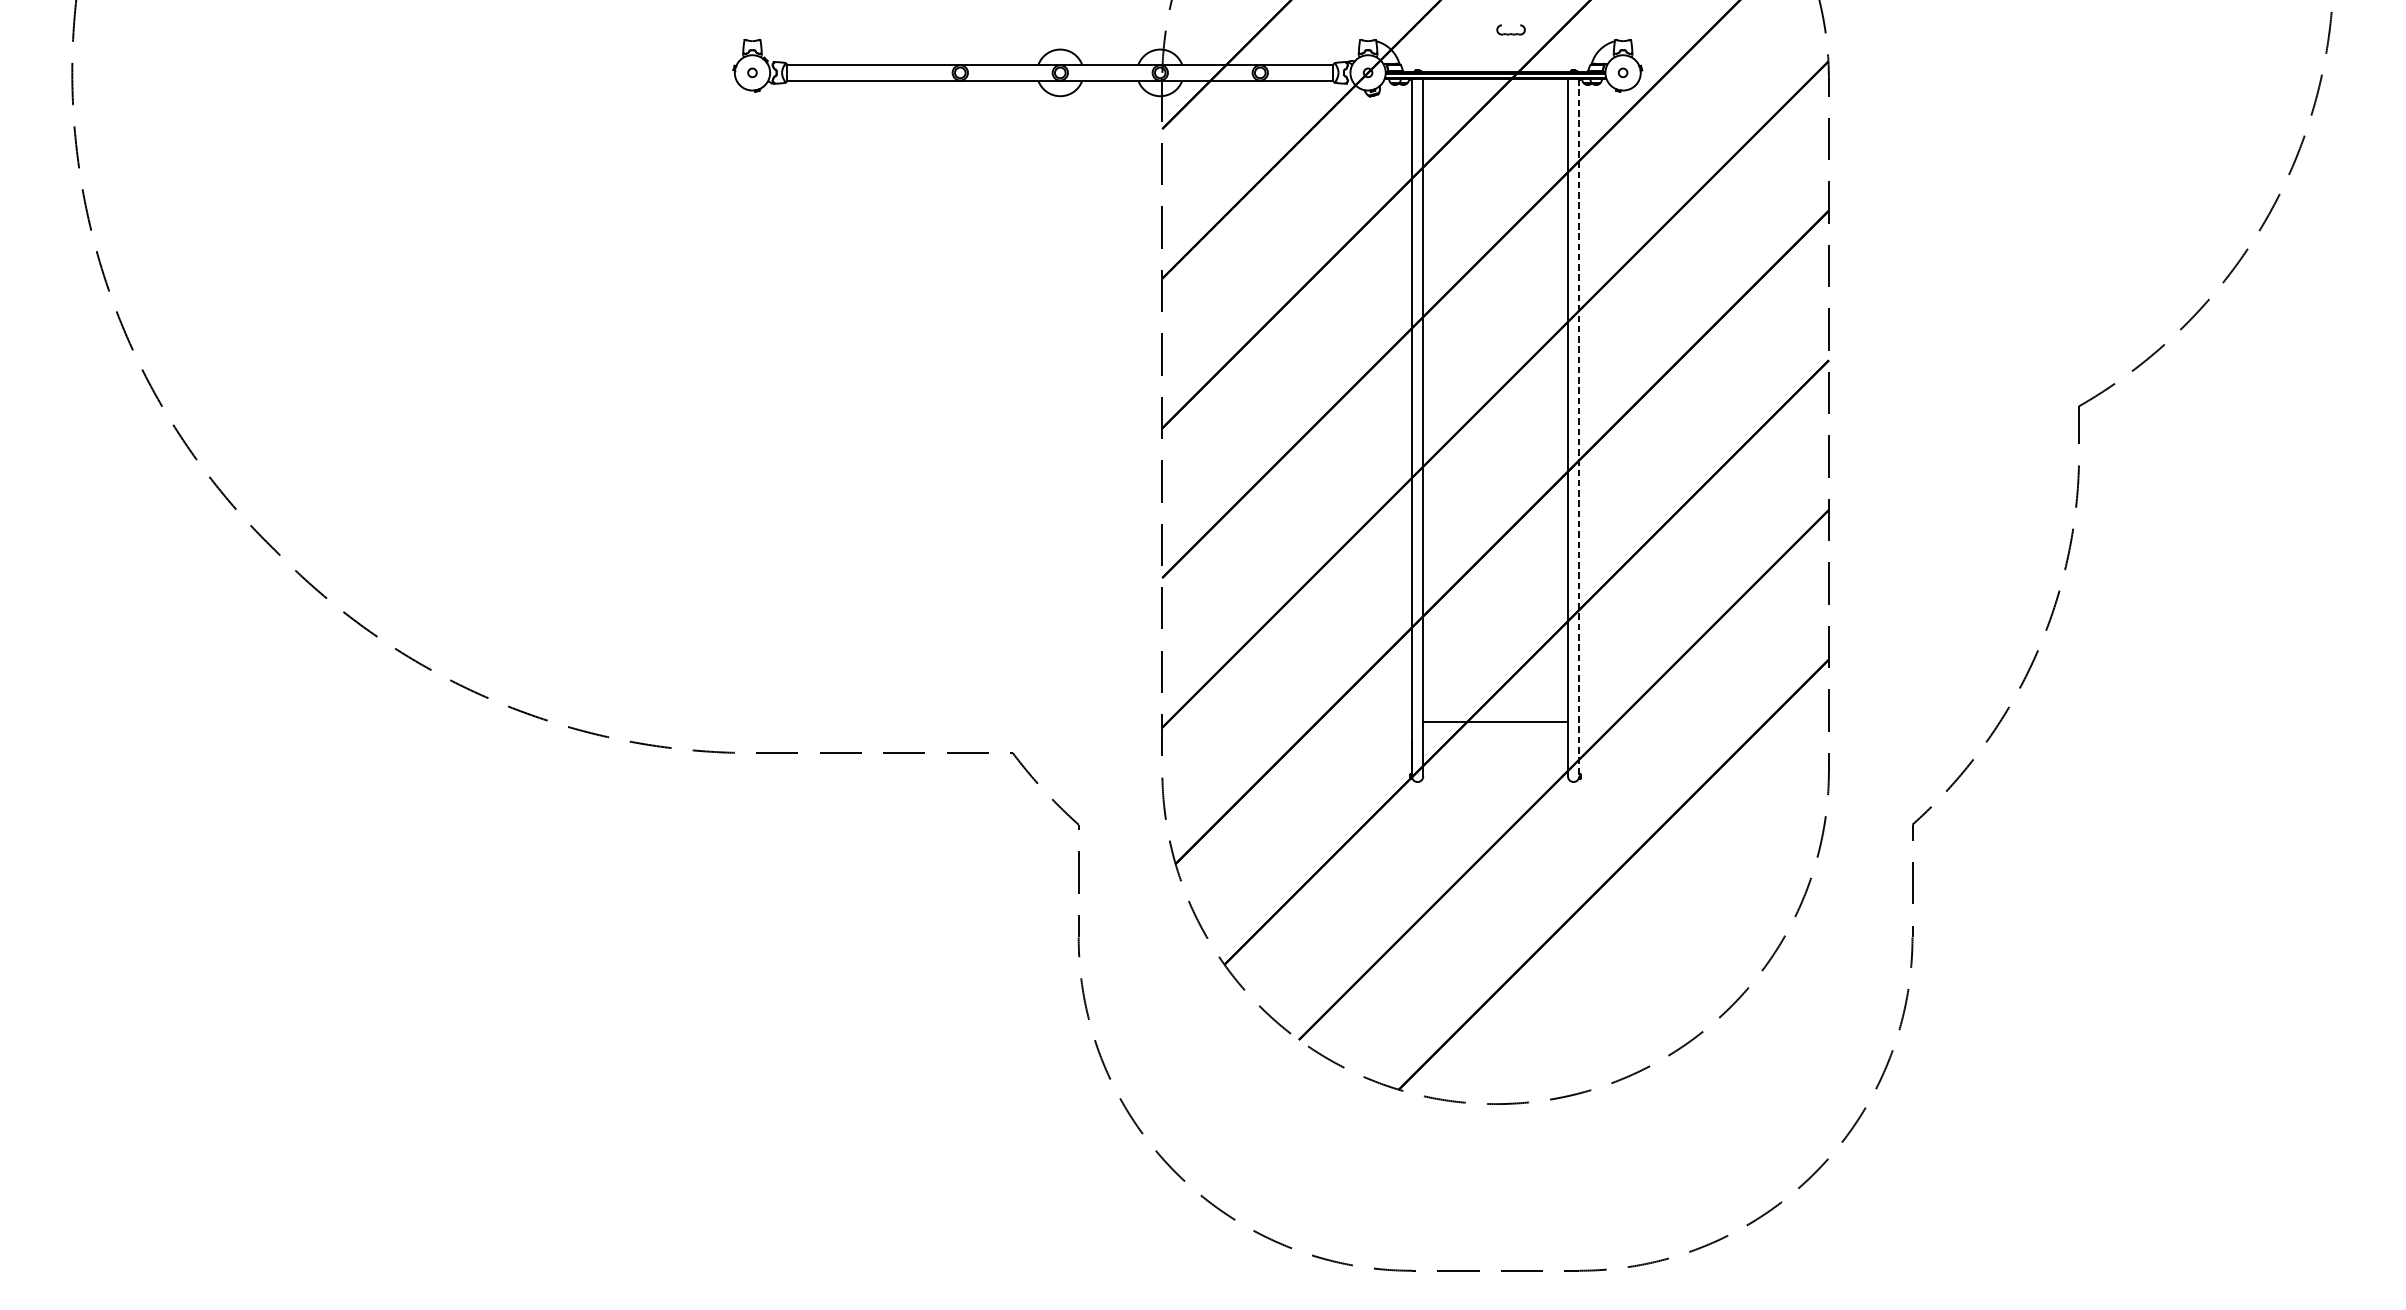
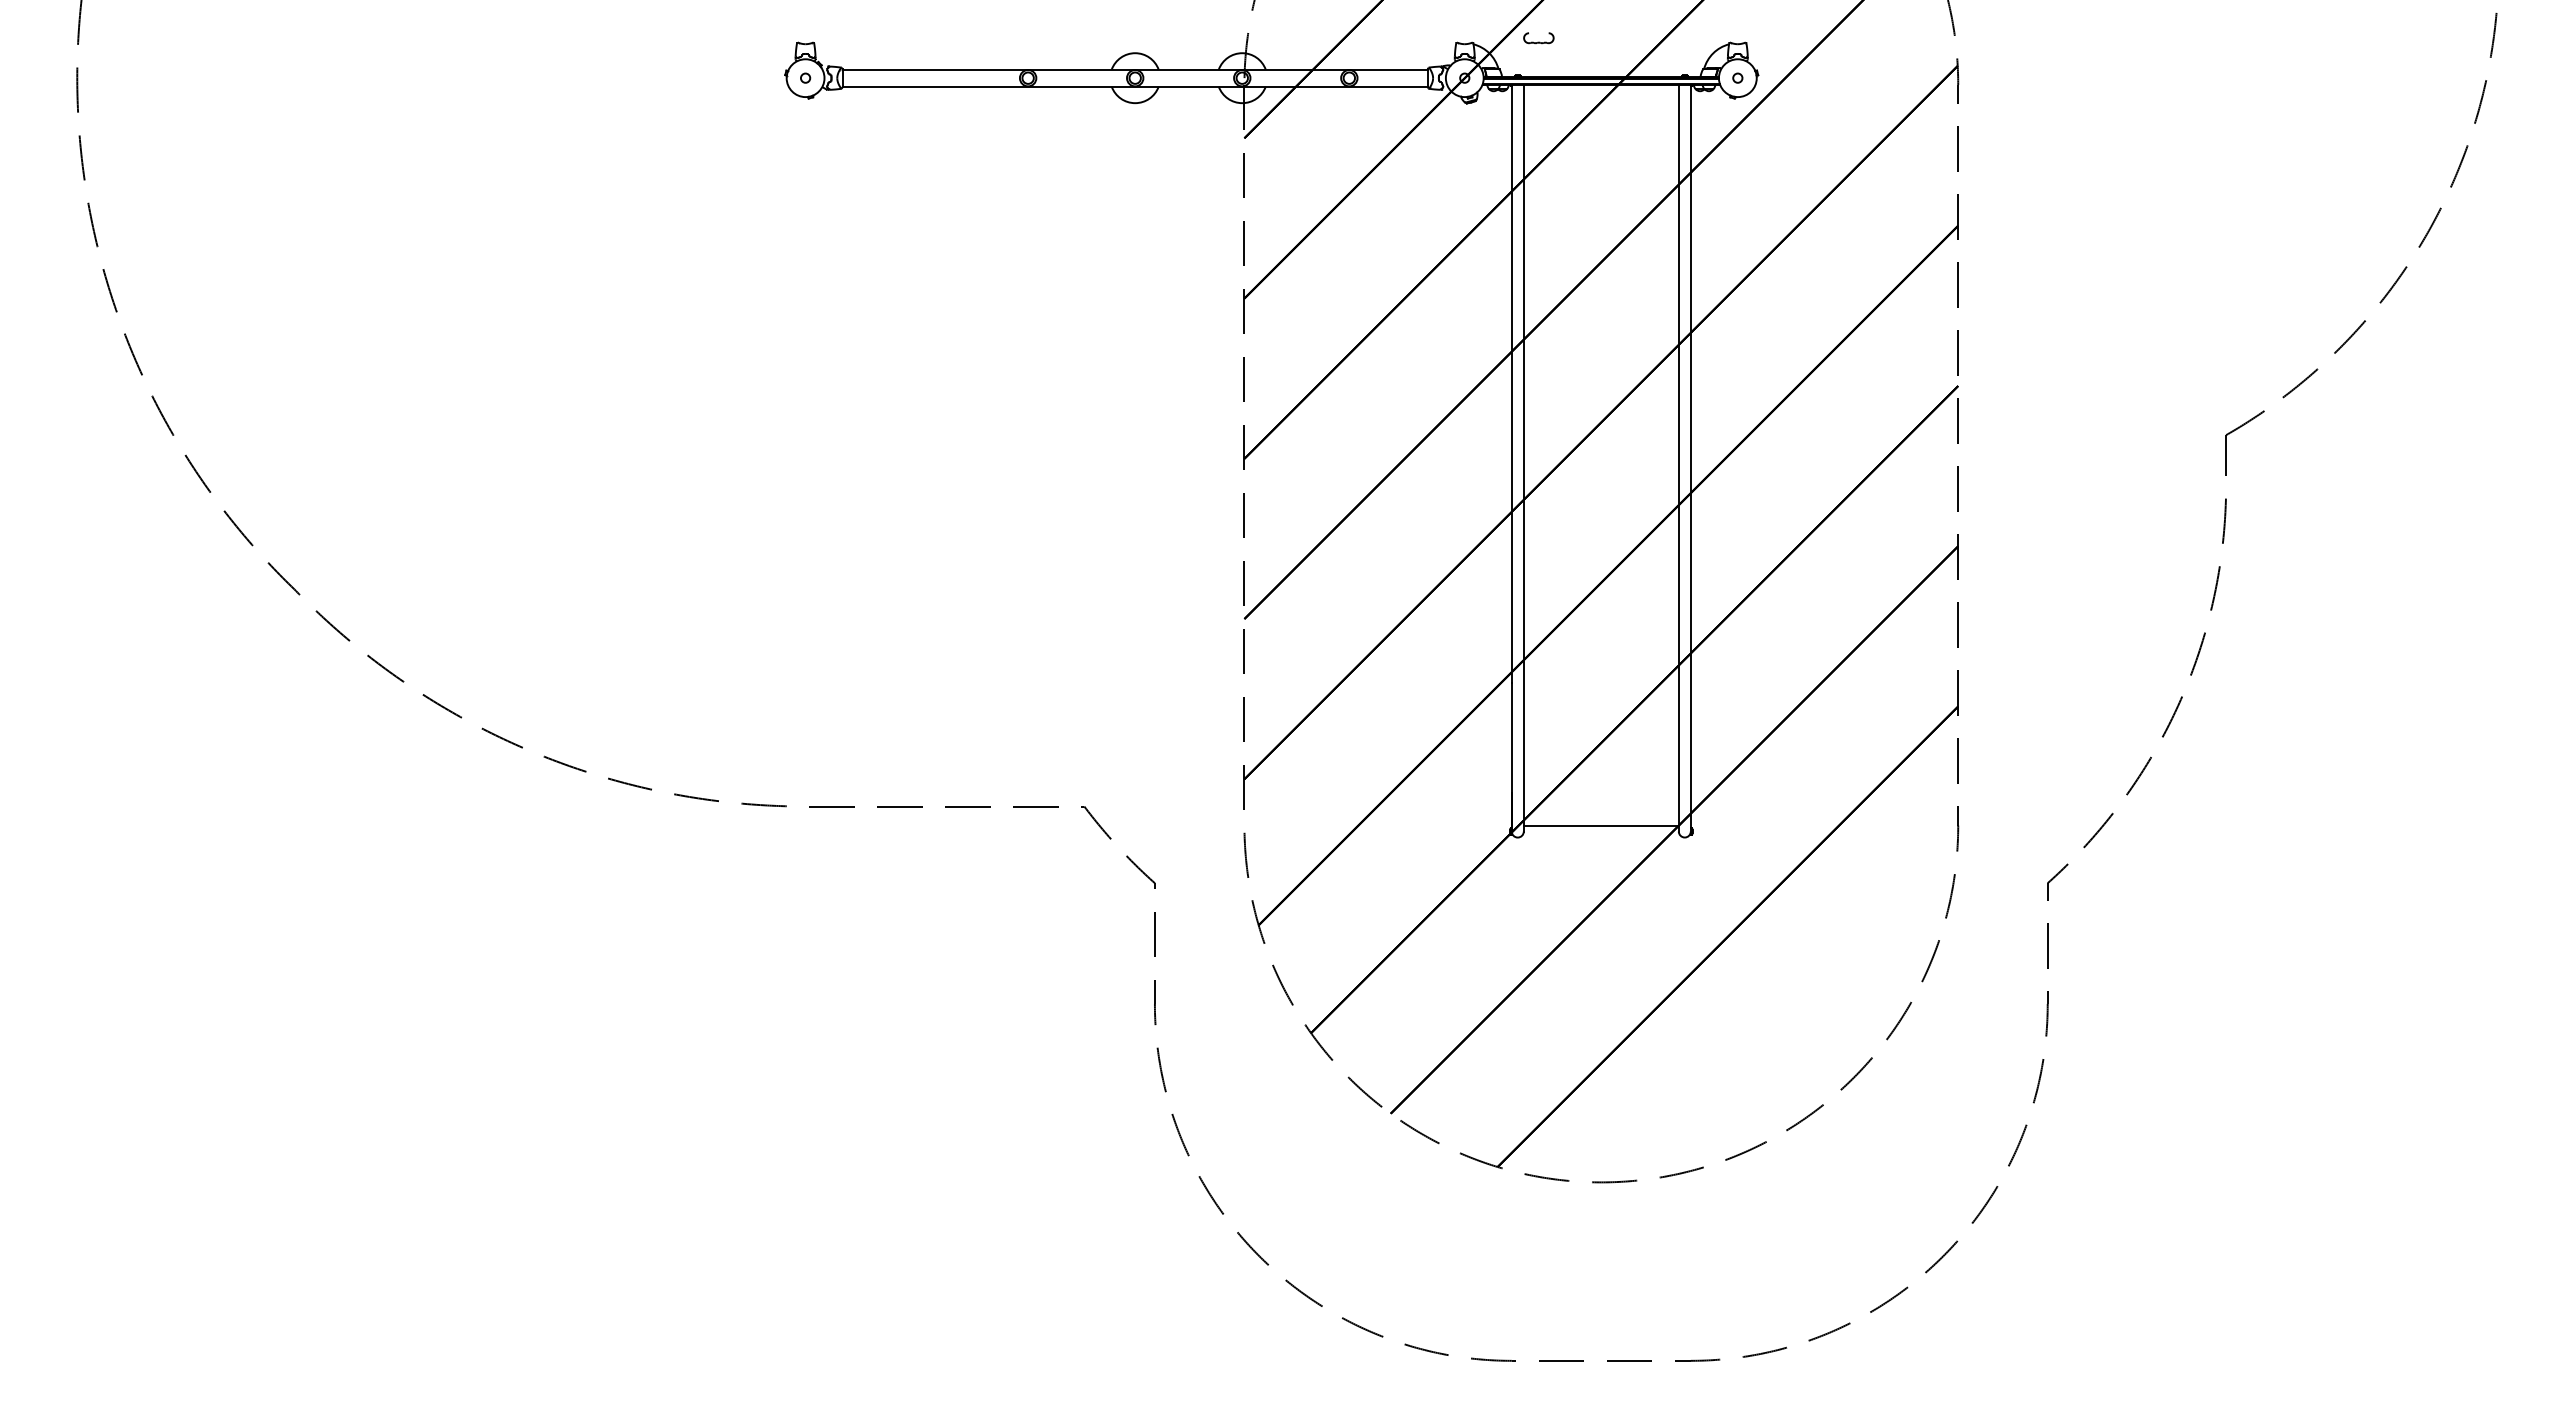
part: (1510, 30) -> (1538, 38), moved
line: (1578, 428) -> (1690, 459), dashed -> solid
line: (1494, 722) -> (1600, 825), moved

